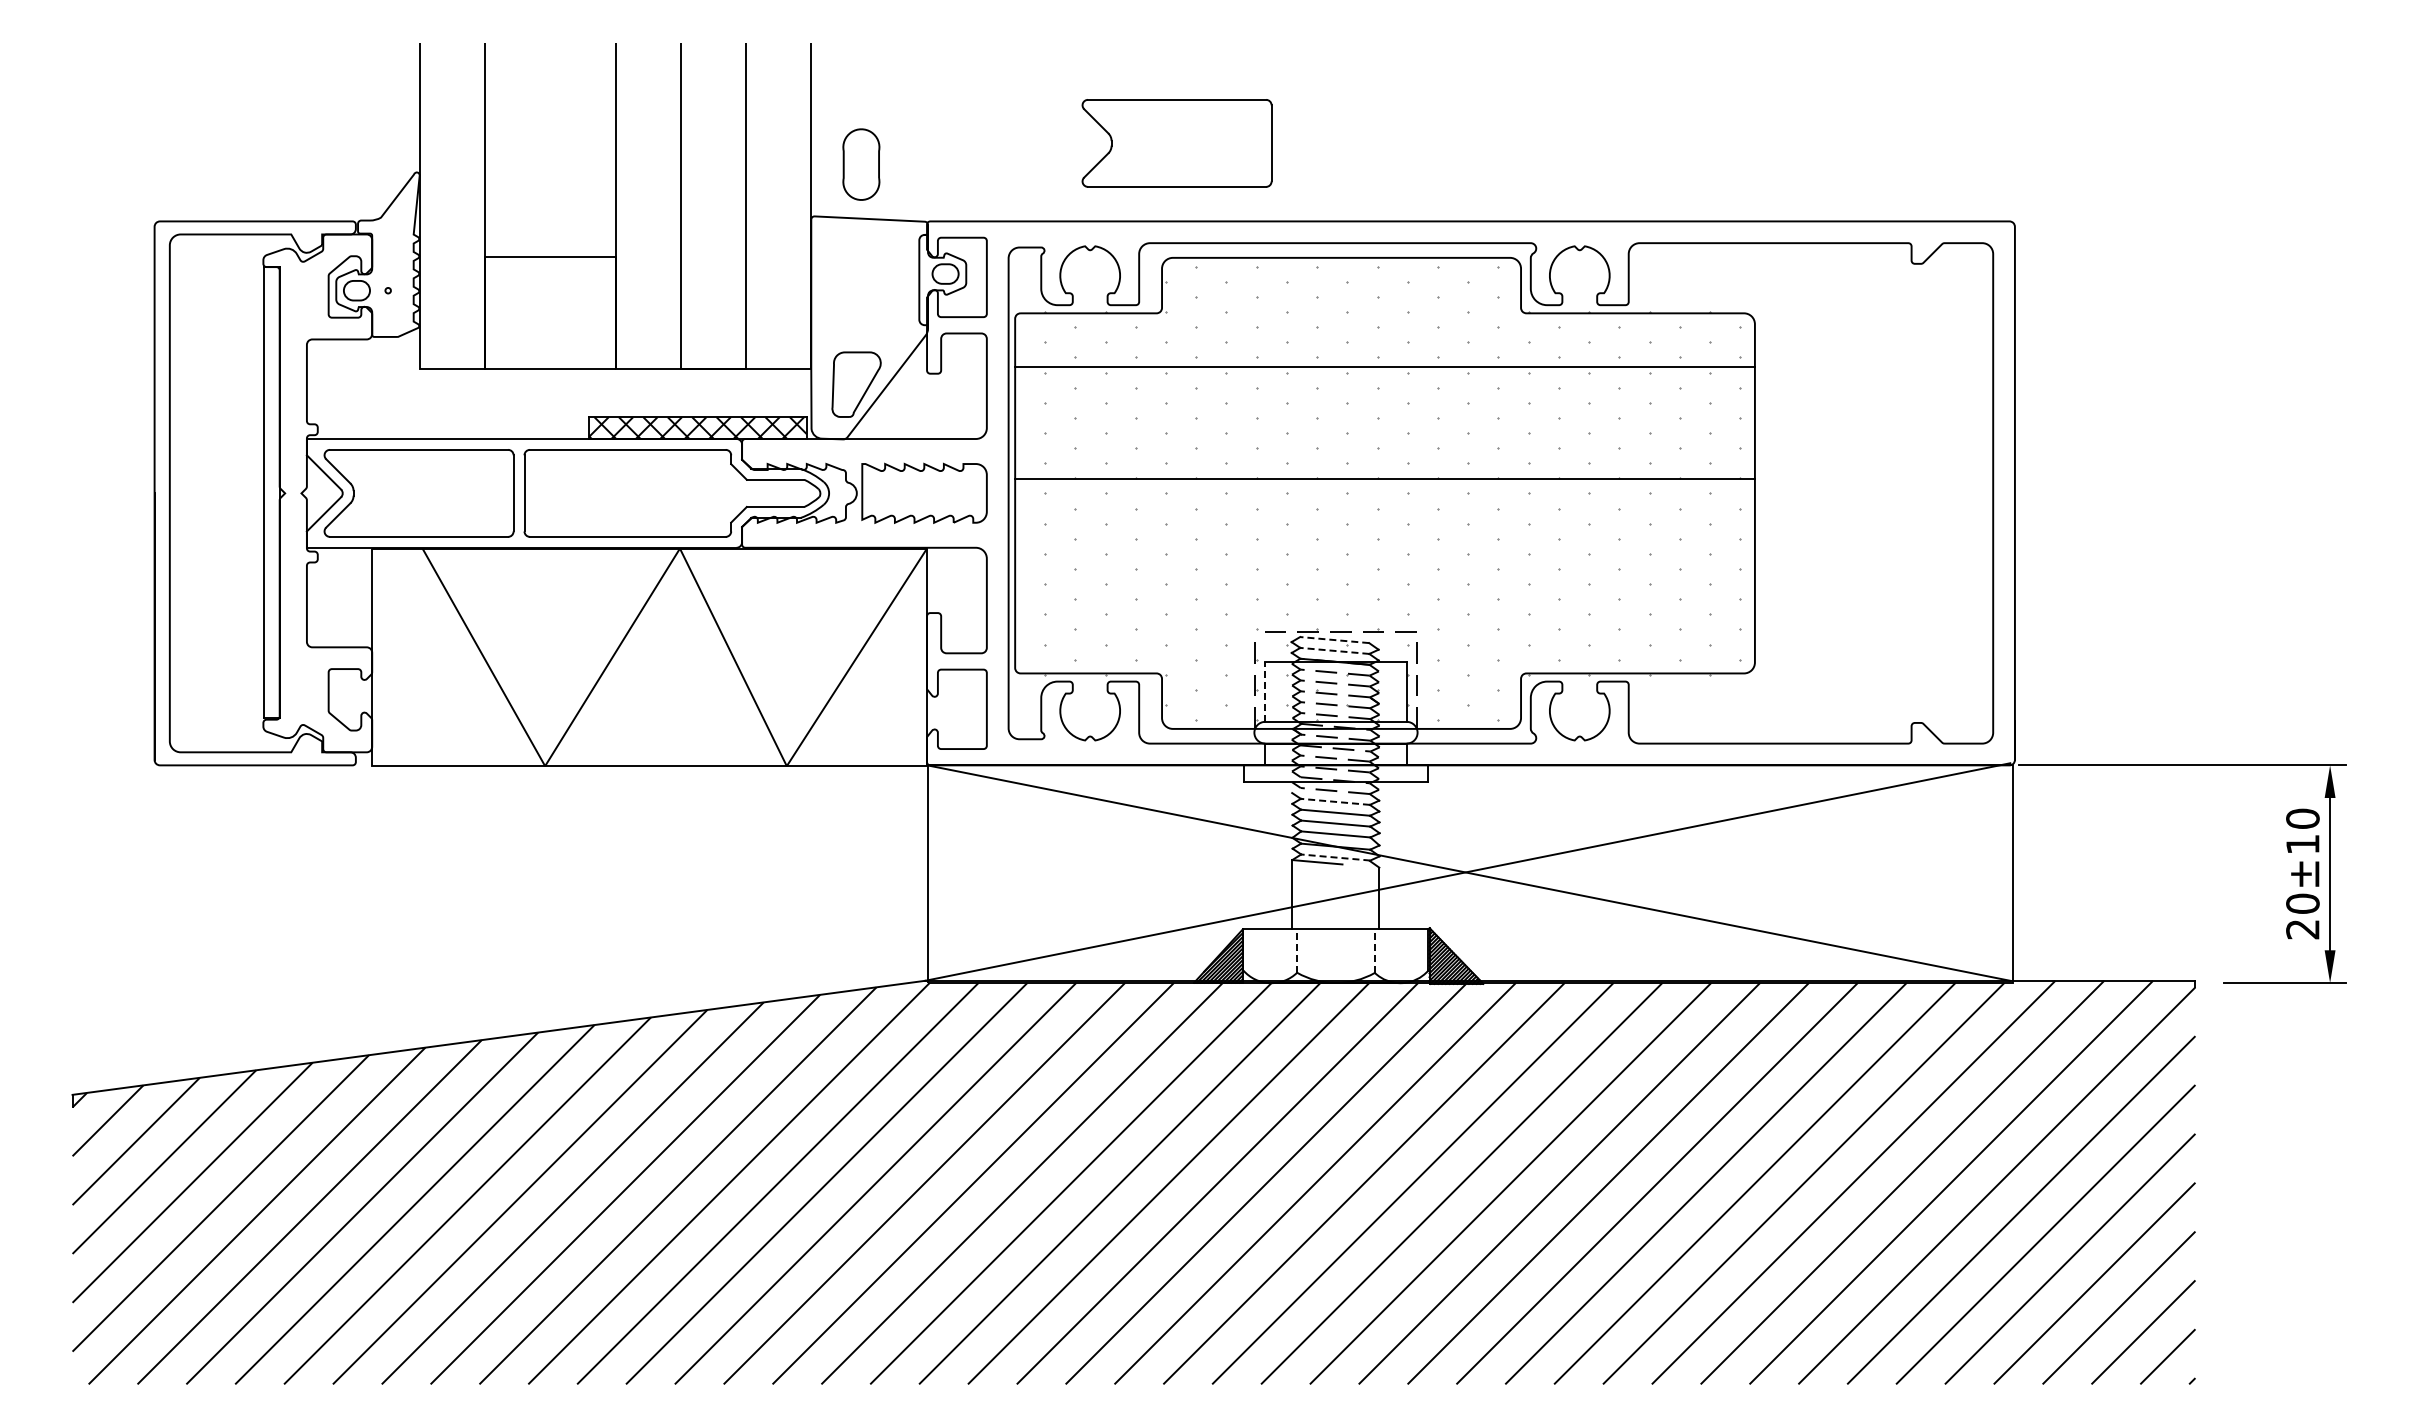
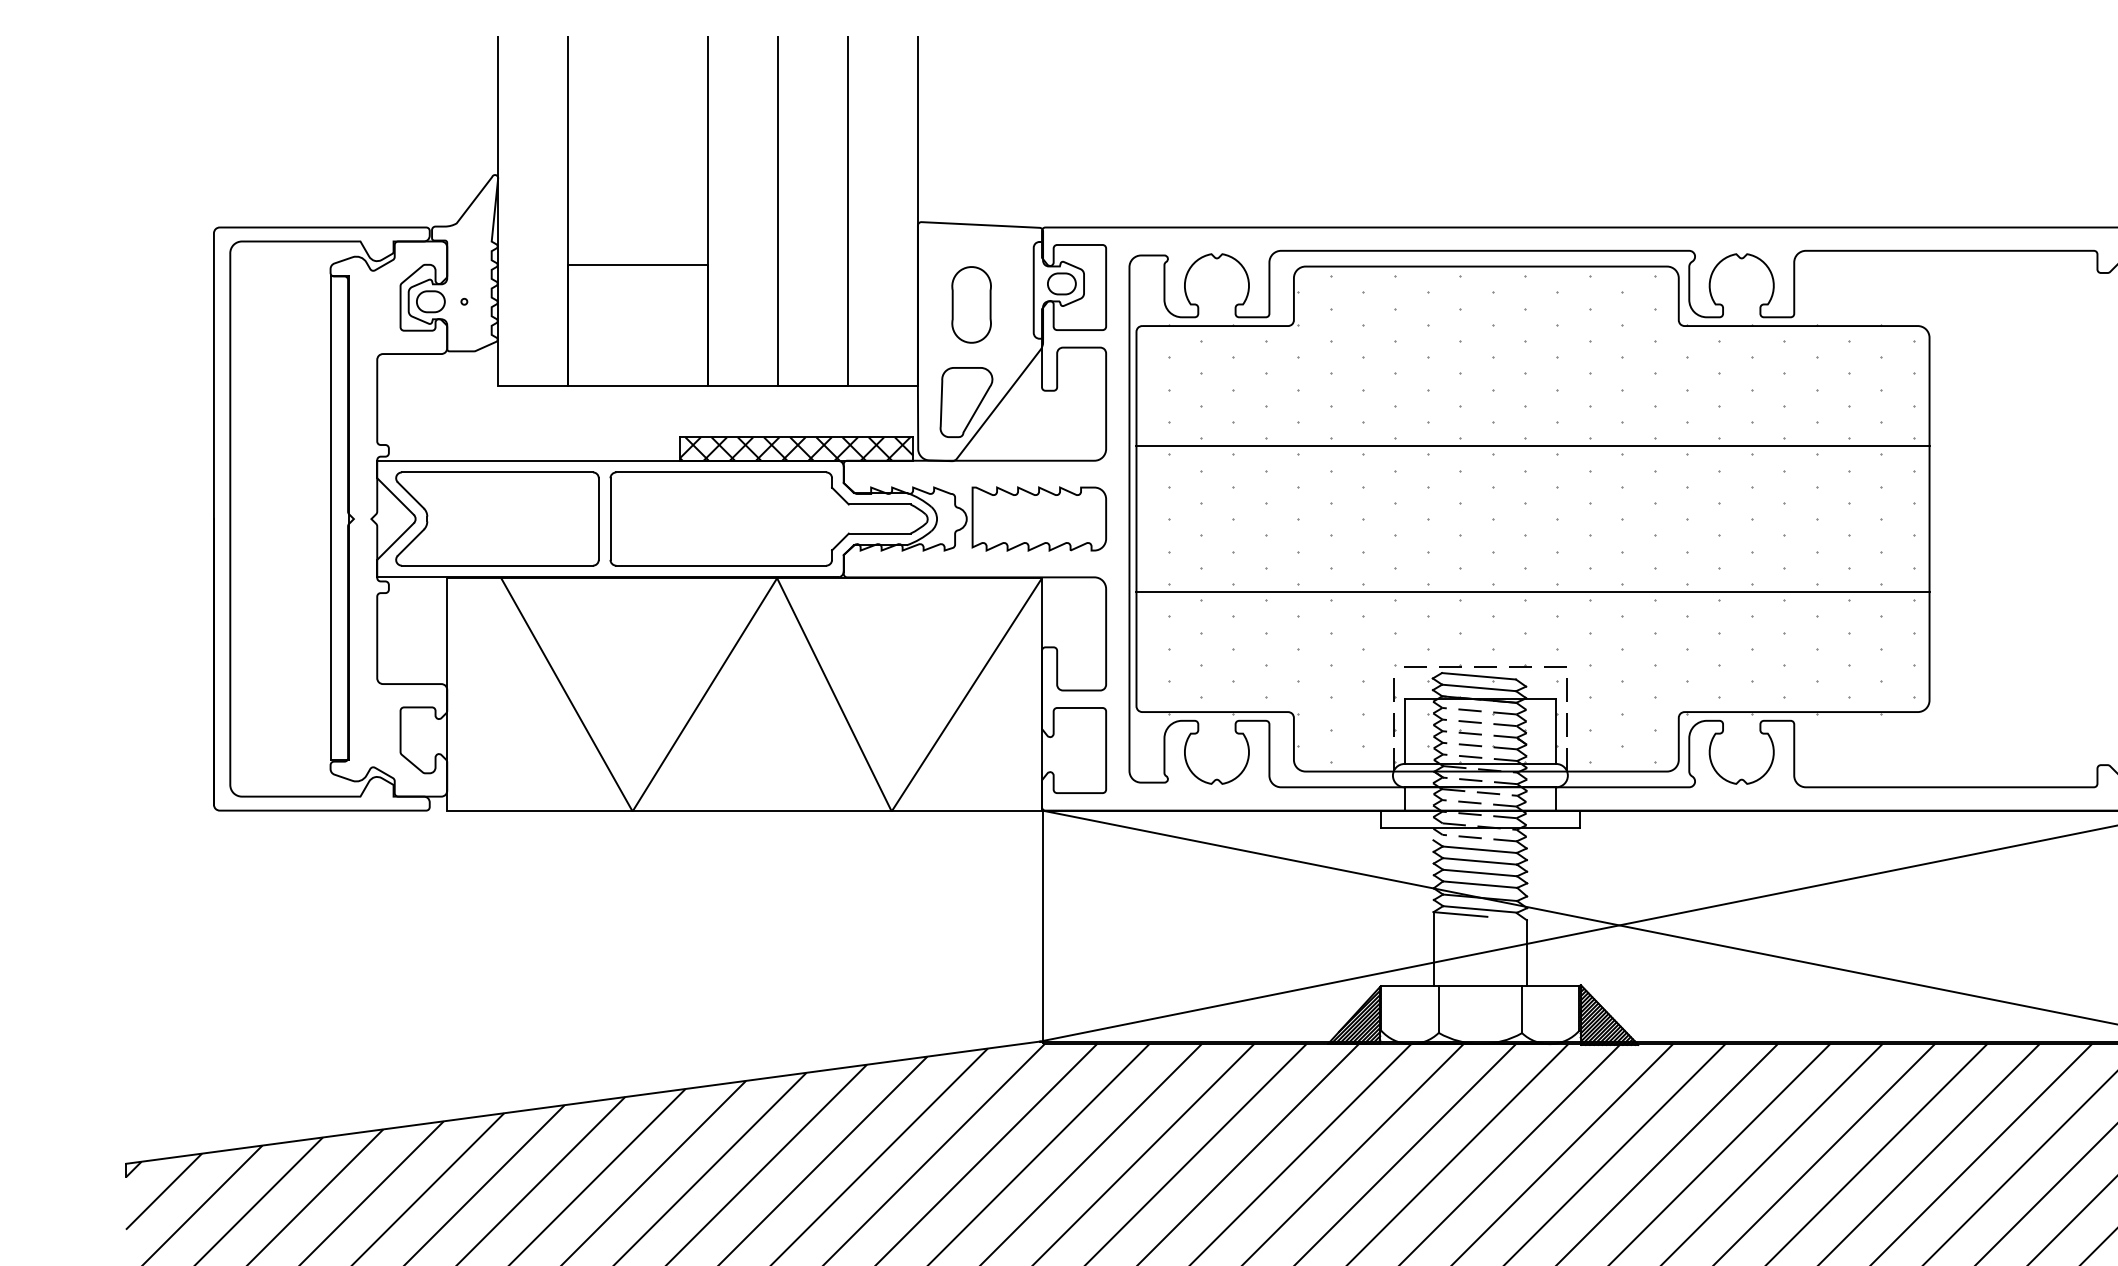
part: (1176, 143) -> (1309, 143), removed
part: (861, 164) -> (971, 304), moved
line: (1384, 367) -> (1532, 446), moved
line: (1384, 479) -> (1532, 592), moved
line: (1334, 640) -> (1478, 676), dashed -> solid
line: (1334, 650) -> (1478, 687), dashed -> solid
line: (1265, 691) -> (1404, 731), dashed -> solid
line: (1335, 801) -> (1479, 849), dashed -> solid
line: (1335, 857) -> (1479, 909), dashed -> solid
line: (1297, 950) -> (1439, 1009), dashed -> solid
line: (1374, 950) -> (1521, 1009), dashed -> solid

